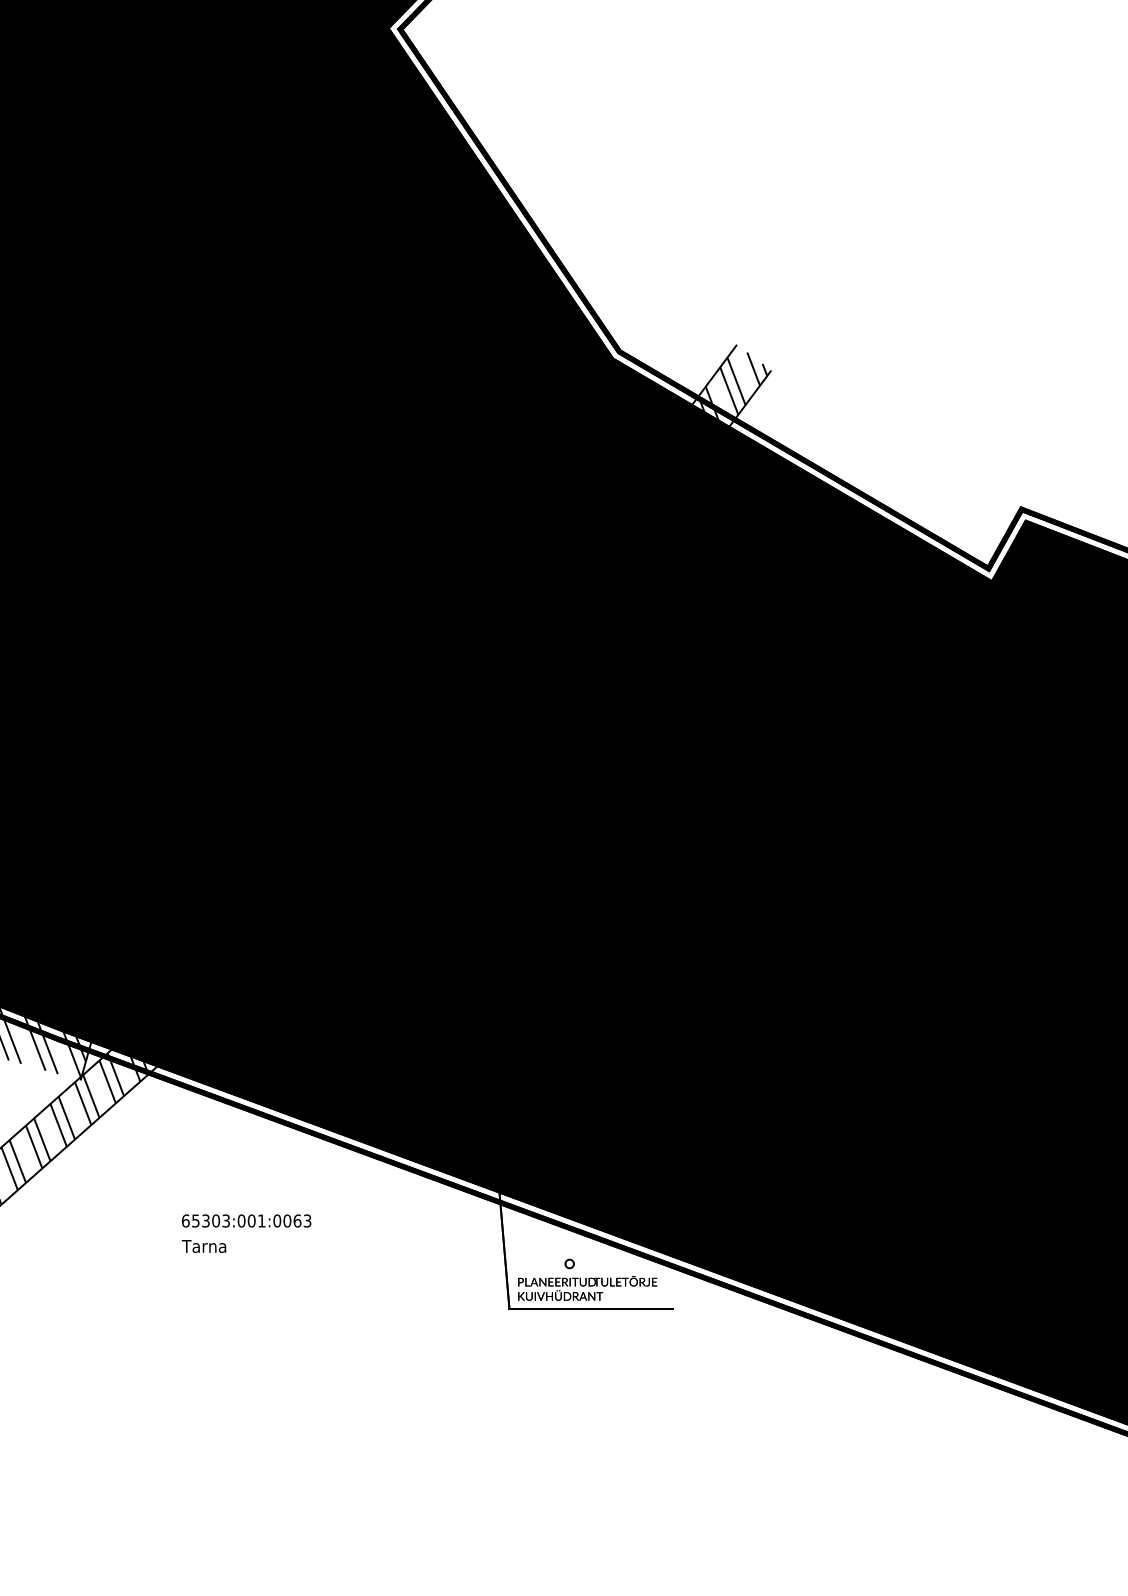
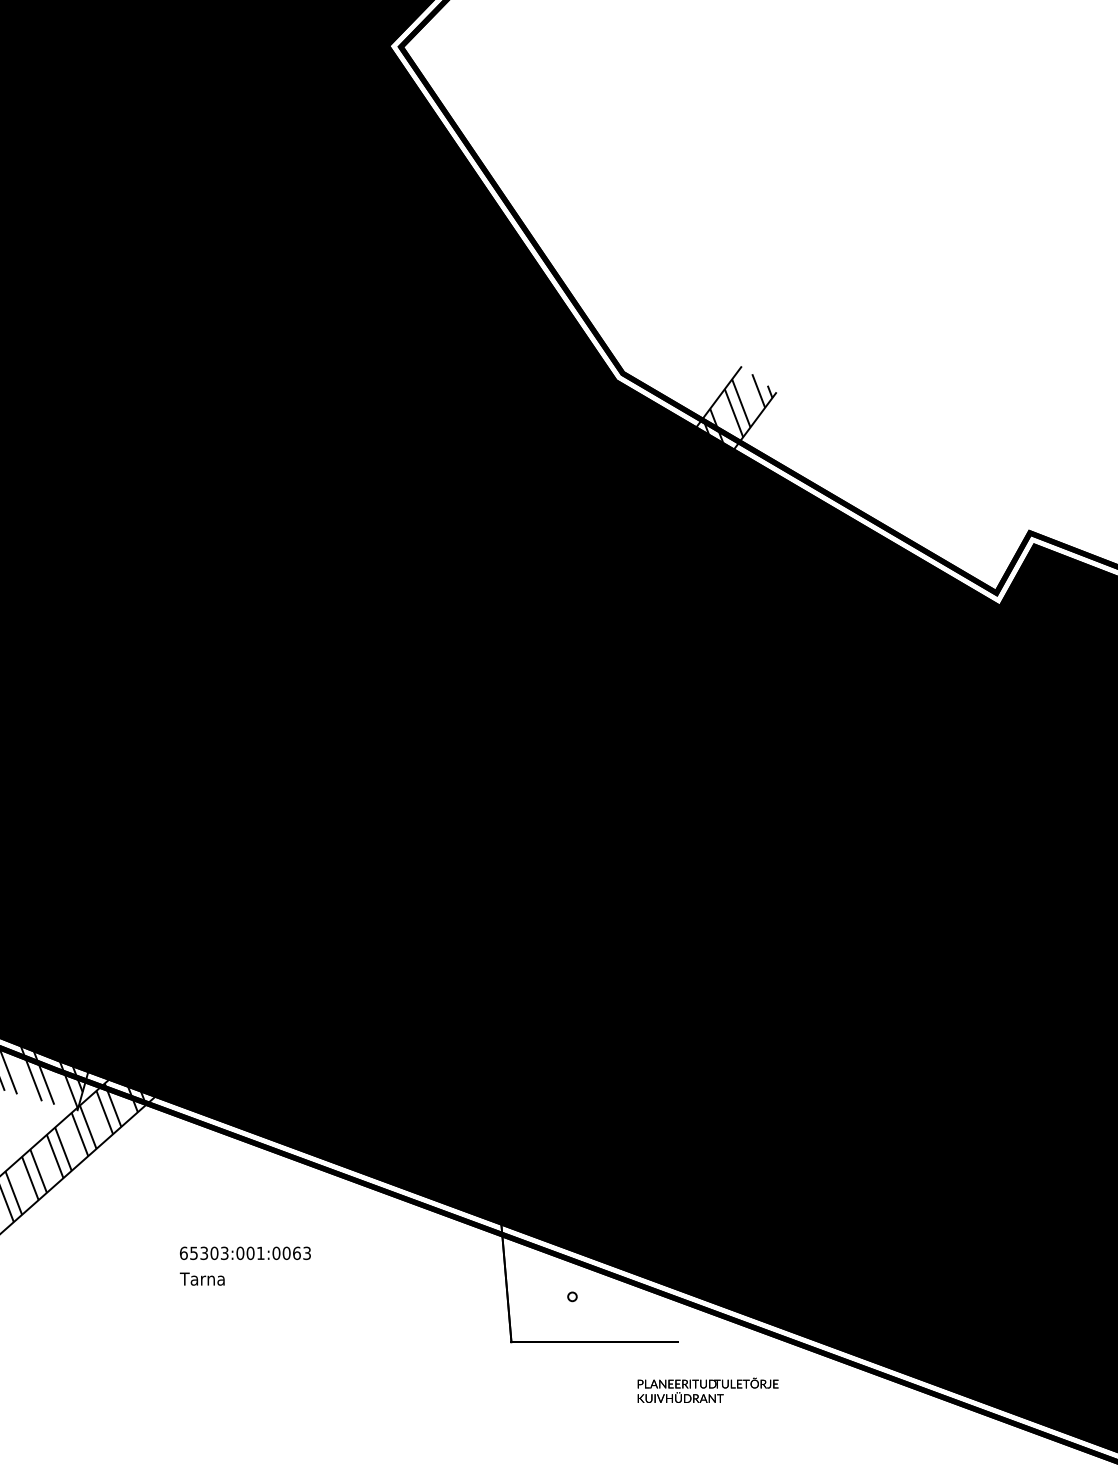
text: (587, 1288) -> (707, 1390), moved

